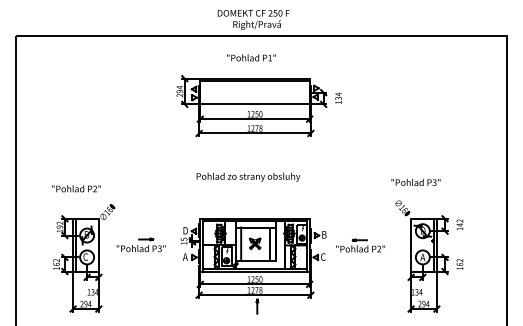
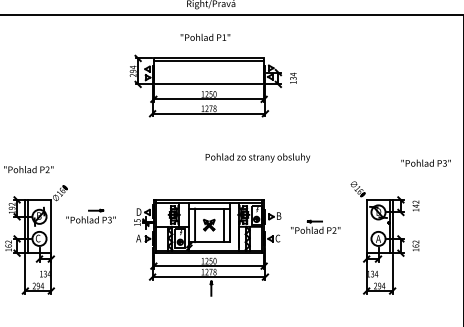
text: (248, 176) -> (257, 157), moved
text: (415, 181) -> (425, 162), moved
part: (140, 244) -> (90, 215), moved

